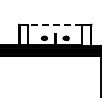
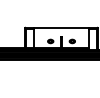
line: (54, 24) -> (60, 27), dashed -> solid

